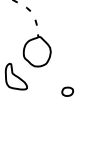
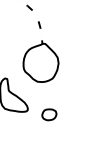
part: (67, 91) -> (49, 114), moved

